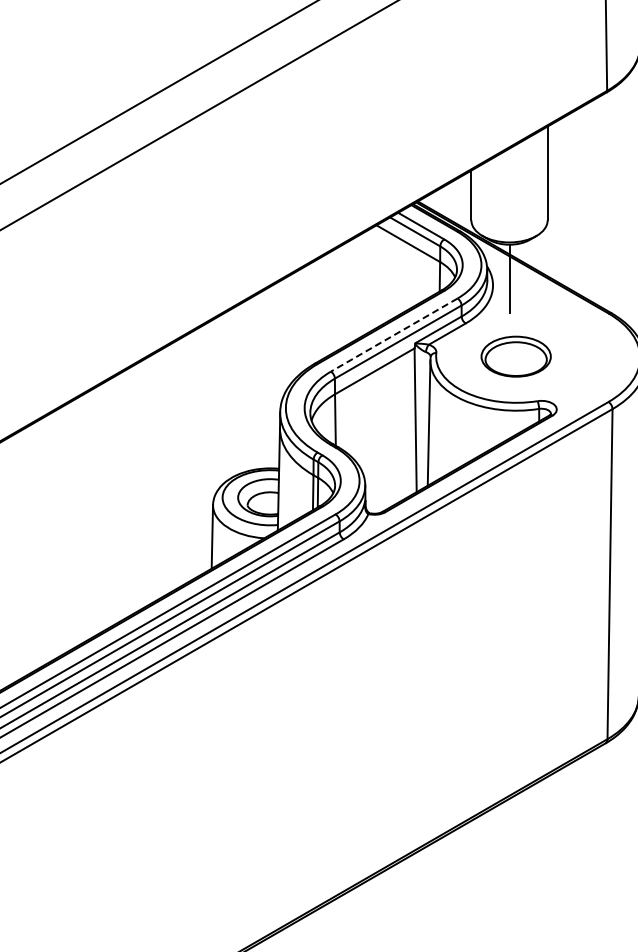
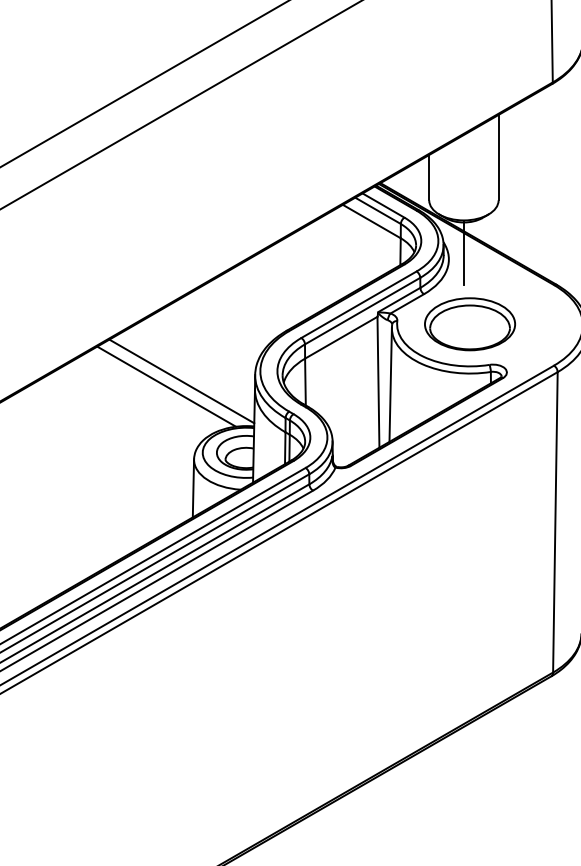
line: (393, 335) -> (358, 305), dashed -> solid
part: (515, 356) -> (469, 324), size x1.43
line: (199, 419) -> (181, 381), added
line: (182, 425) -> (166, 387), added

